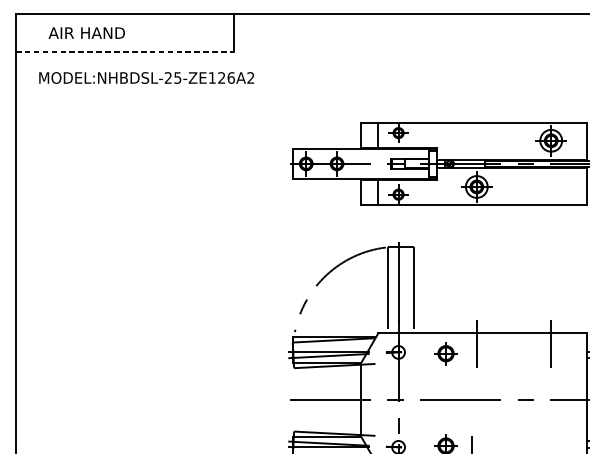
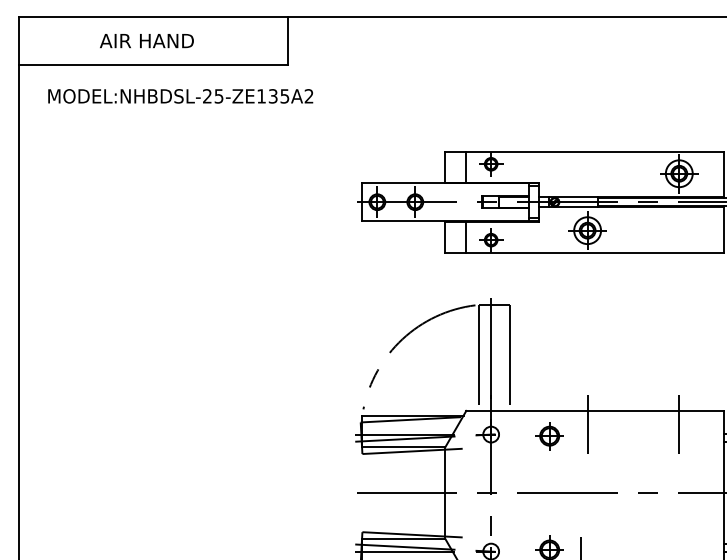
text: (86, 33) -> (146, 41), moved
line: (125, 52) -> (154, 64), dashed -> solid
text: (226, 78) -> (278, 96), MODEL:NHBDSL-25-ZE126A2 -> MODEL:NHBDSL-25-ZE135A2

